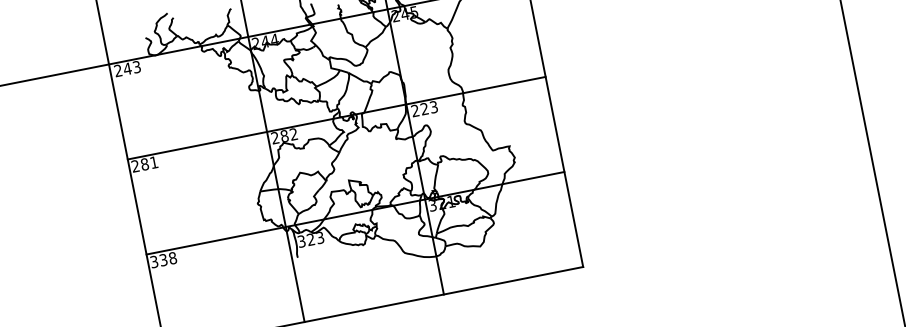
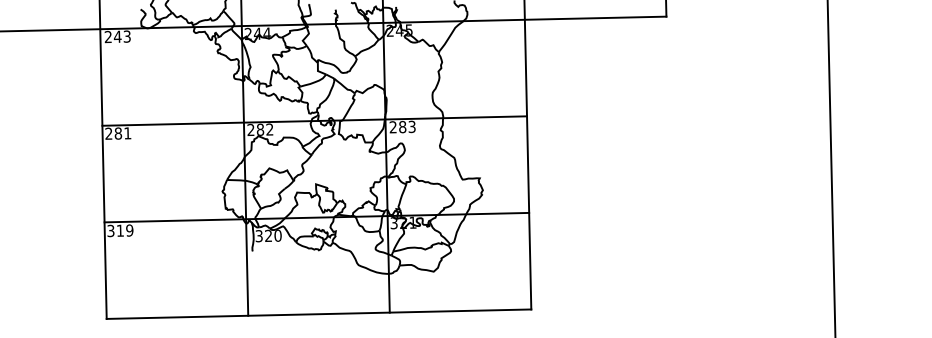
text: (424, 109) -> (402, 127), 223 -> 283
text: (319, 237) -> (277, 235), 323 -> 320
text: (168, 258) -> (125, 230), 338 -> 319

